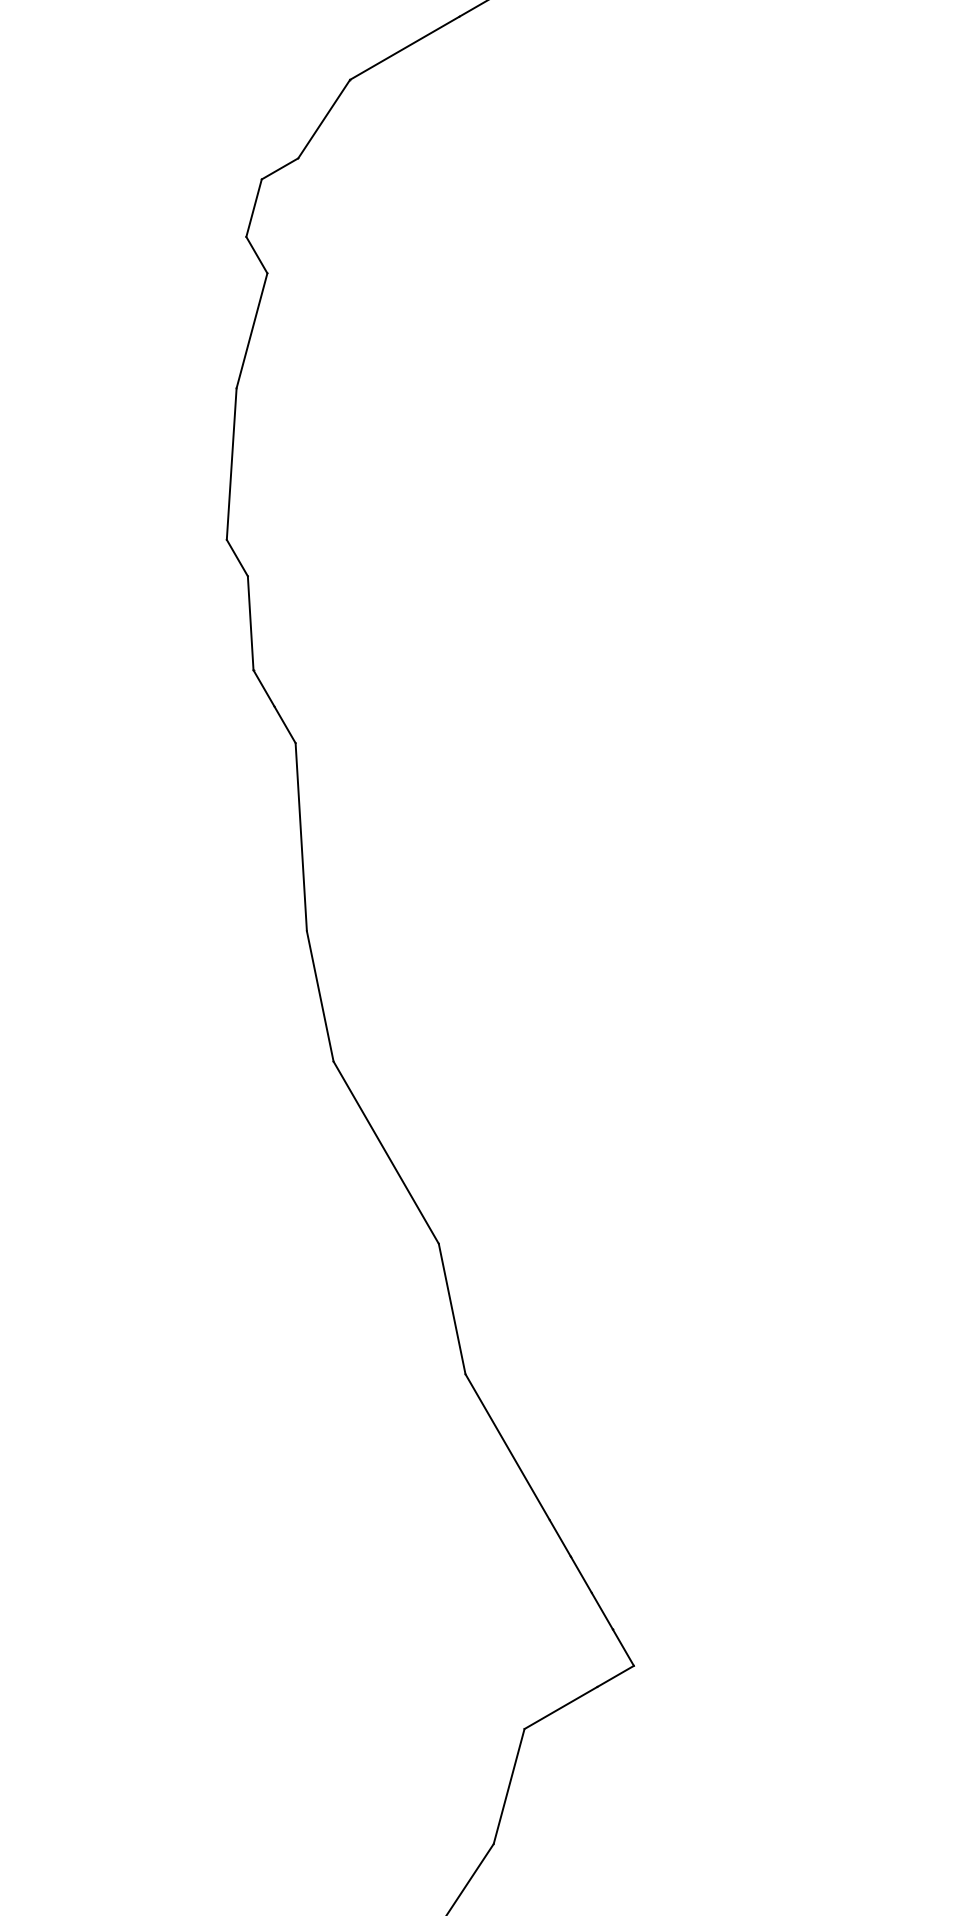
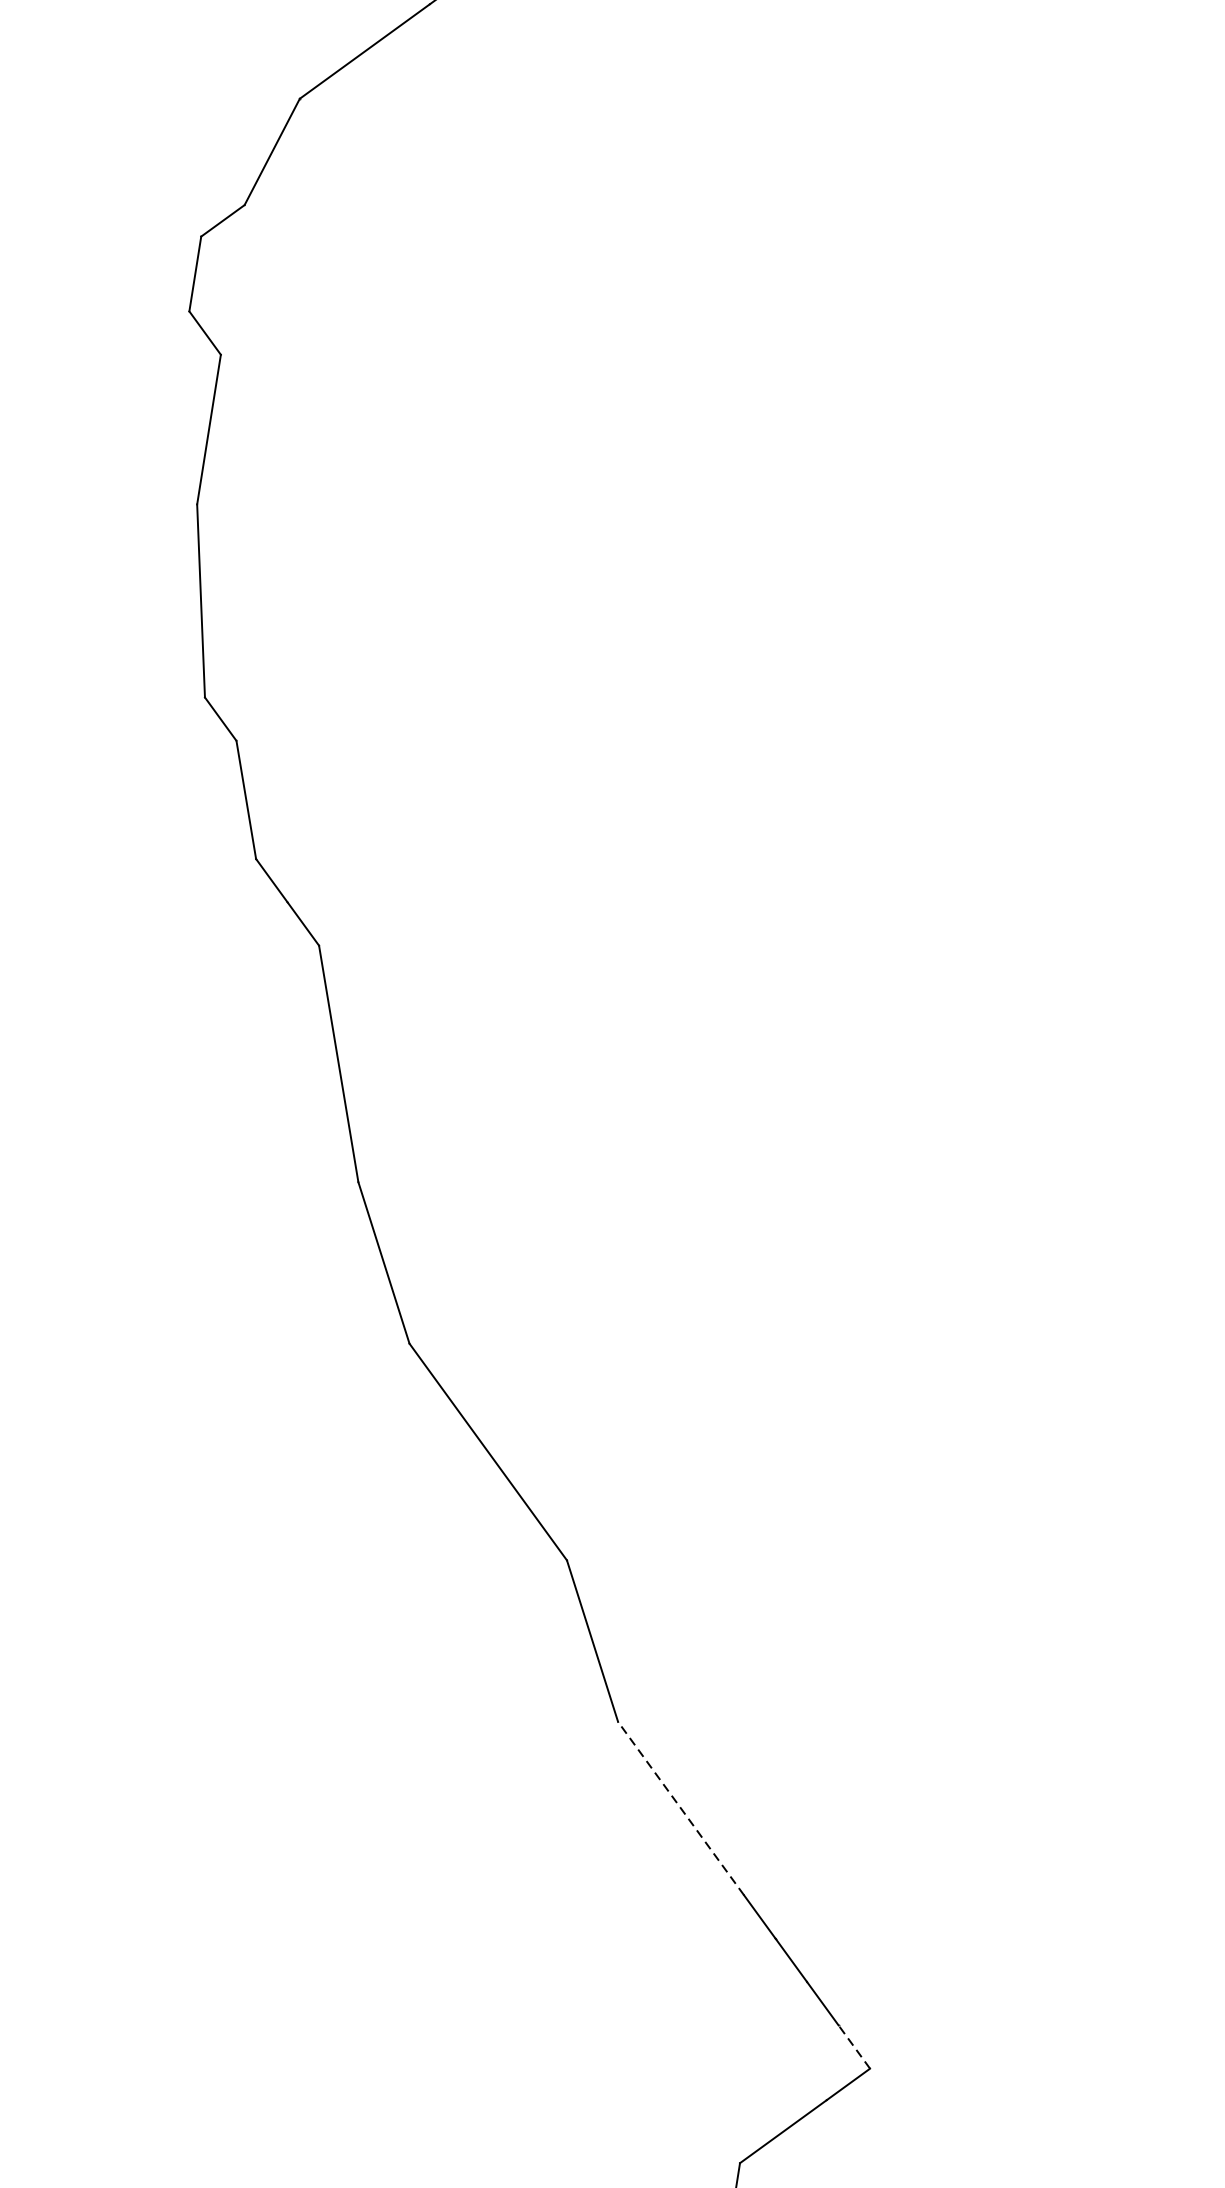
line: (507, 1446) -> (680, 1807), solid -> dashed
line: (623, 1647) -> (854, 2046), solid -> dashed

